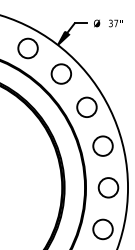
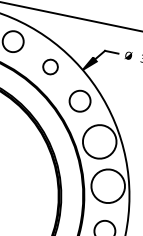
circle: (27, 48) -> (49, 66), size x0.7
circle: (86, 107) -> (99, 141), size x1.6
circle: (102, 145) -> (107, 185), size x1.6

